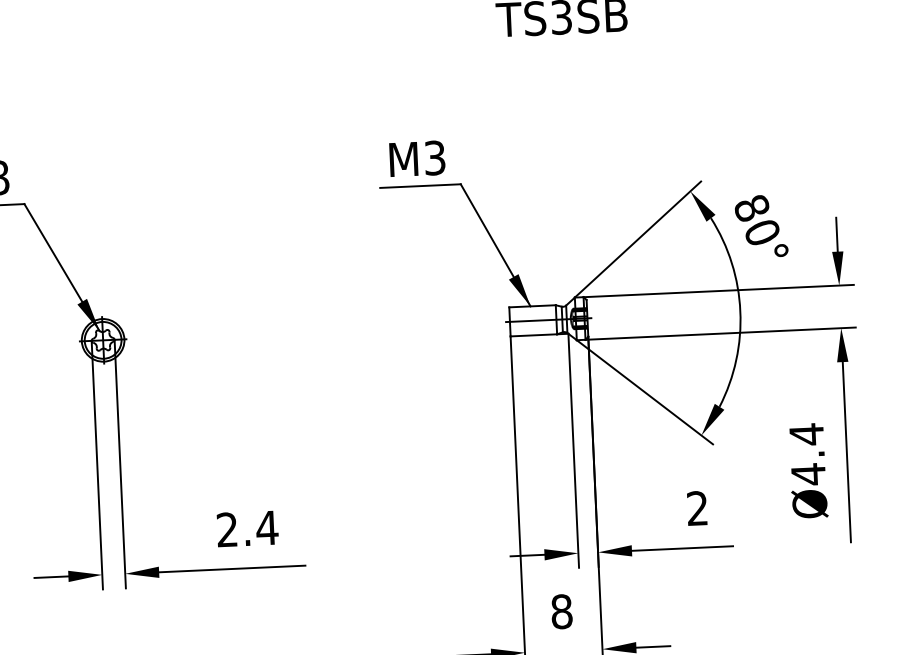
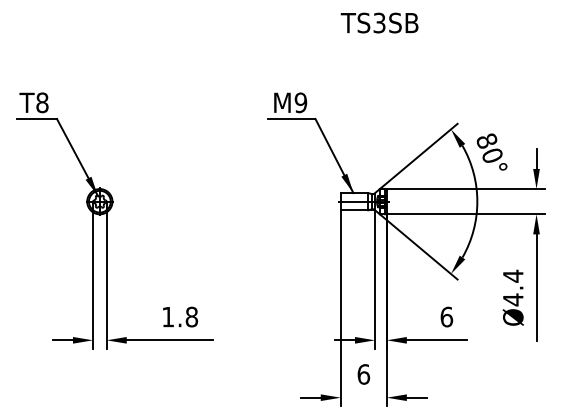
text: (434, 157) -> (300, 102), M3 -> M9
text: (697, 507) -> (446, 316), 2 -> 6
text: (248, 527) -> (180, 316), 2.4 -> 1.8
text: (561, 611) -> (363, 374), 8 -> 6

